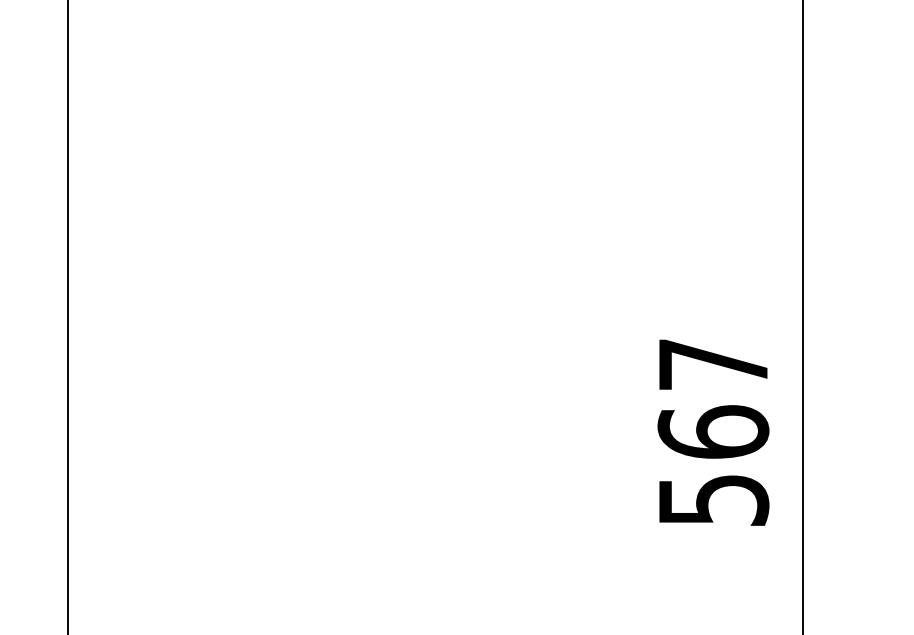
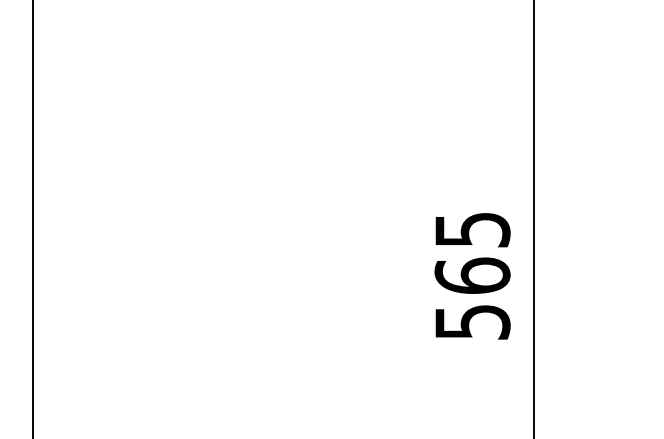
text: (713, 365) -> (472, 230), 567 -> 565

